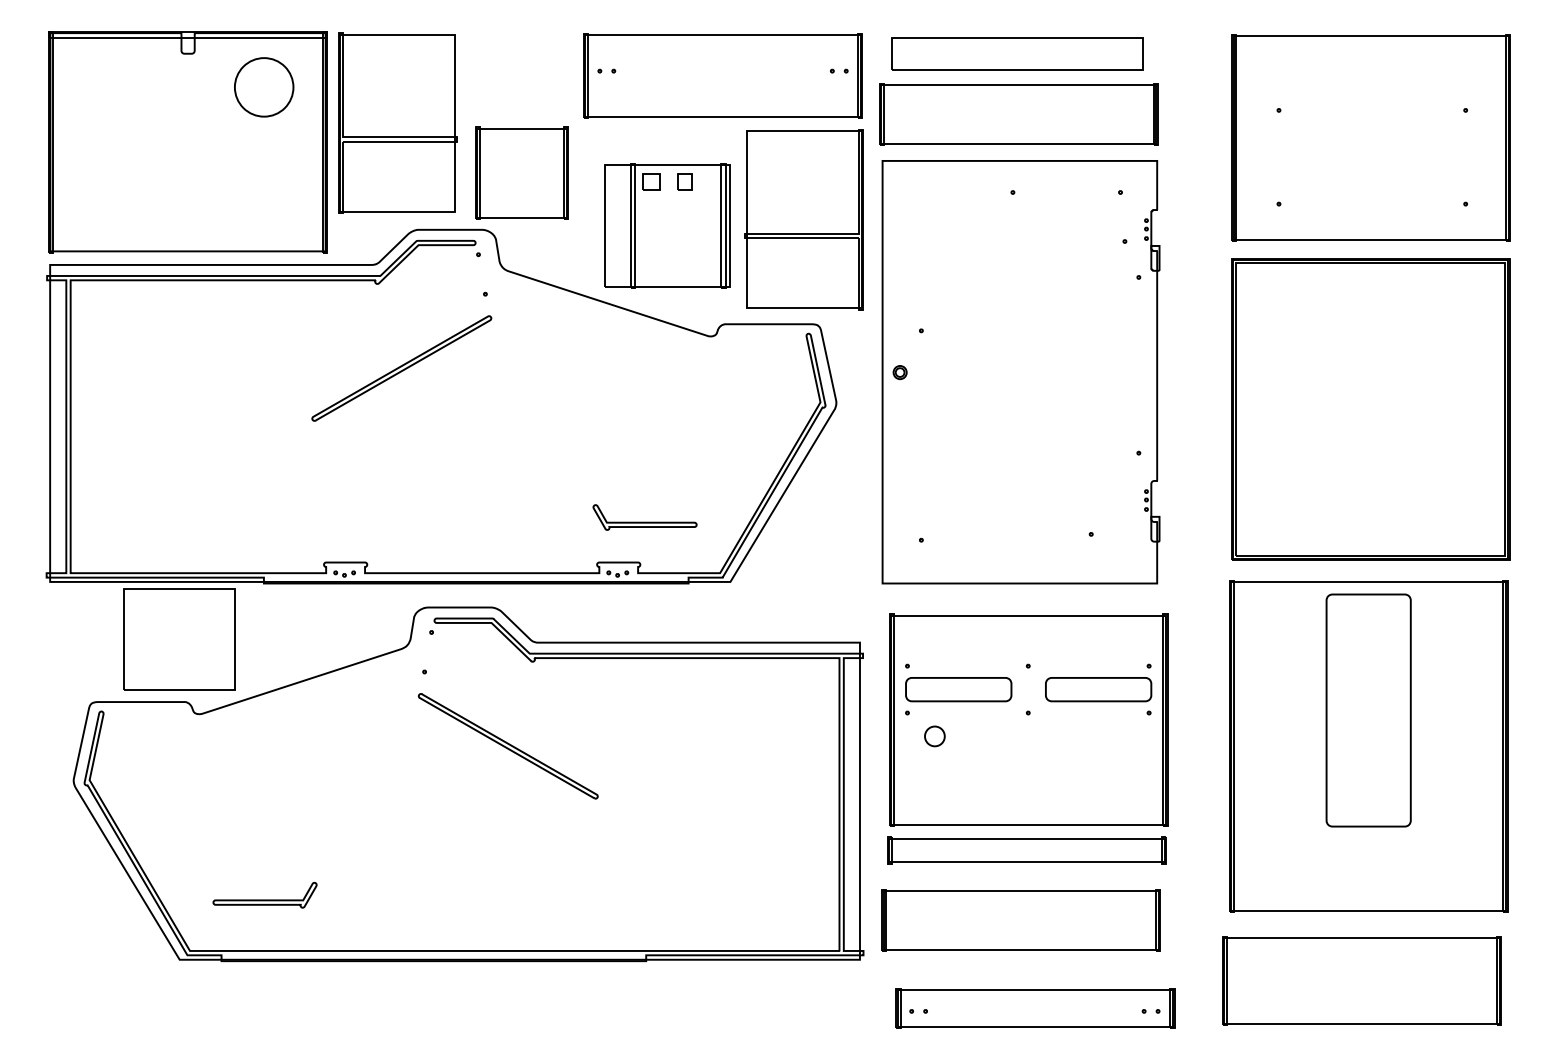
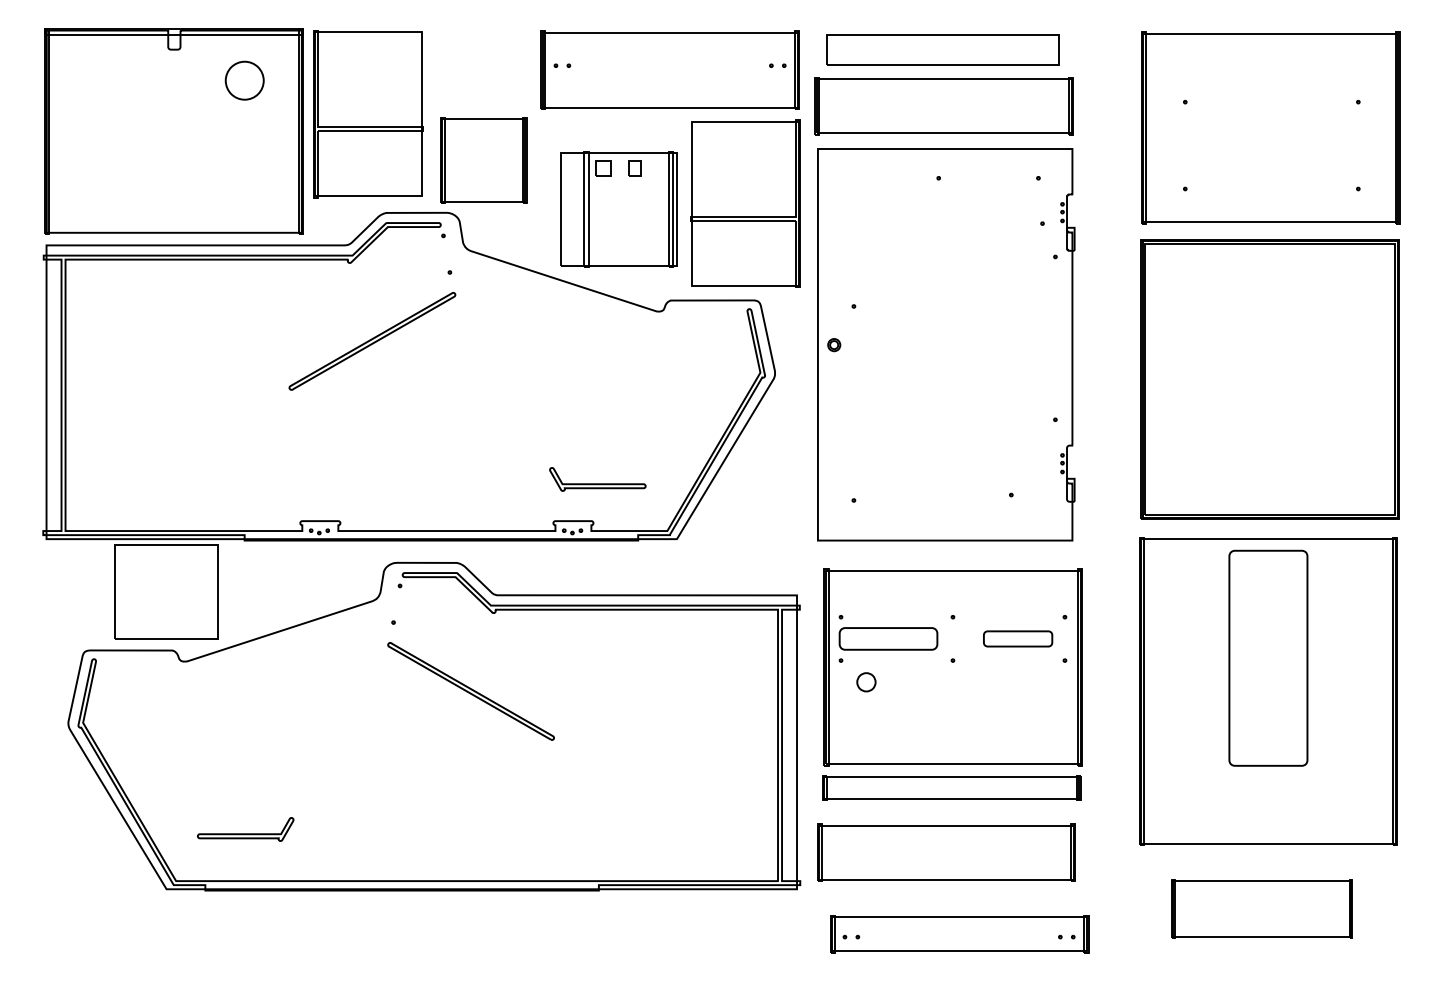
part: (263, 87) -> (244, 80), size x0.7
part: (1097, 689) -> (1017, 638), size x0.7
part: (1361, 980) -> (1261, 908), size x0.7

